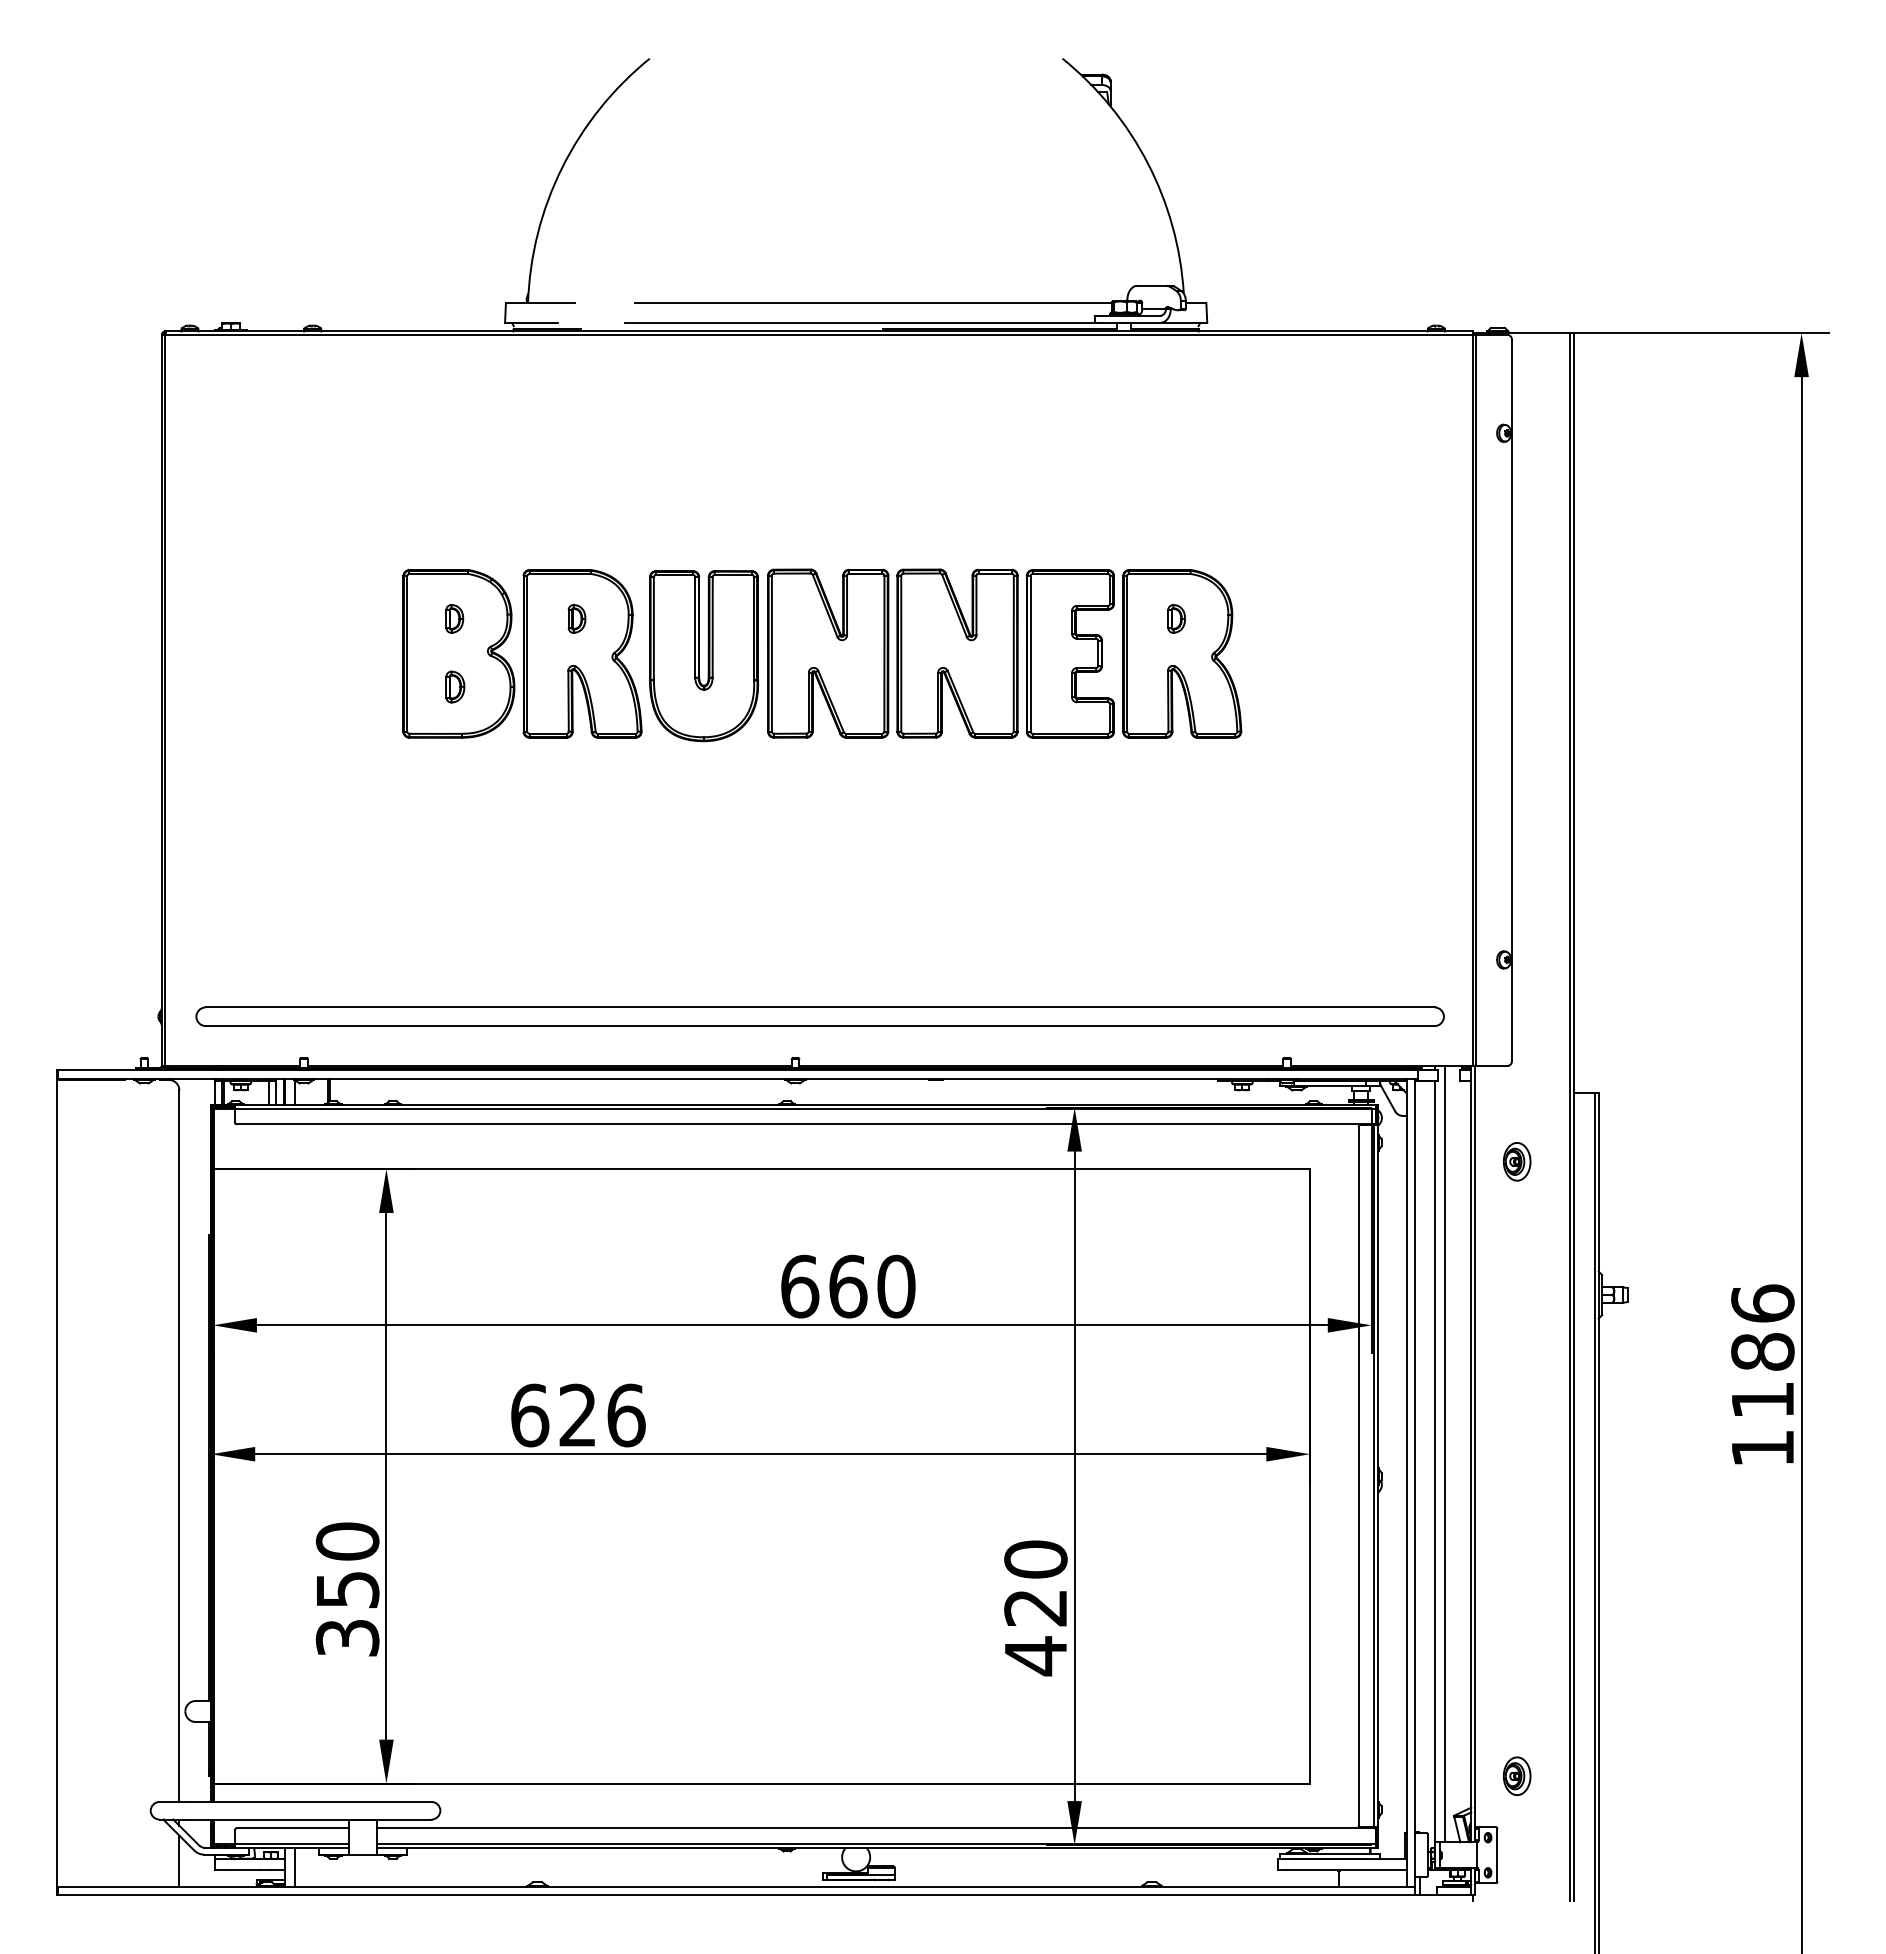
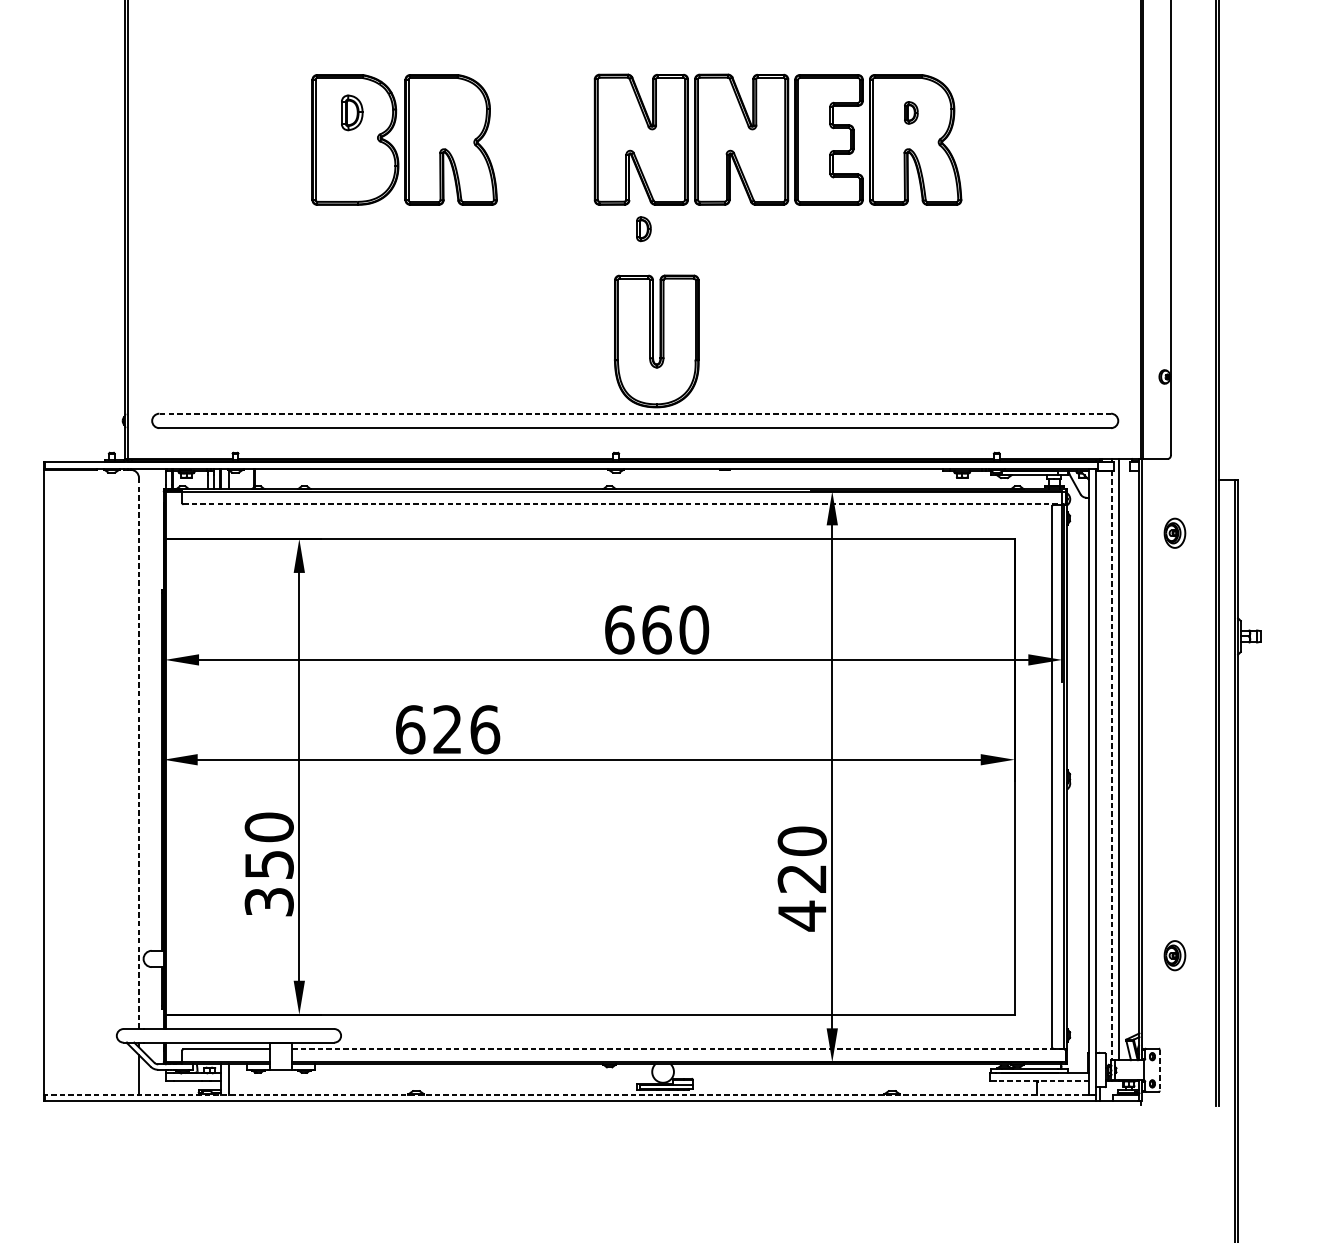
part: (454, 618) -> (352, 112), size x1.6
part: (576, 618) -> (446, 112), removed
part: (703, 656) -> (656, 341), moved
part: (455, 686) -> (643, 228), moved
line: (819, 1007) -> (634, 413), solid -> dashed
line: (805, 1124) -> (623, 504), solid -> dashed
line: (179, 1446) -> (139, 753), solid -> dashed
line: (1435, 1461) -> (1111, 765), solid -> dashed
part: (1516, 1775) -> (1174, 955), moved
line: (875, 1828) -> (678, 1049), solid -> dashed
line: (1497, 1855) -> (1159, 1070), solid -> dashed
line: (1346, 1869) -> (1042, 1081), solid -> dashed
line: (736, 1886) -> (570, 1094), solid -> dashed

